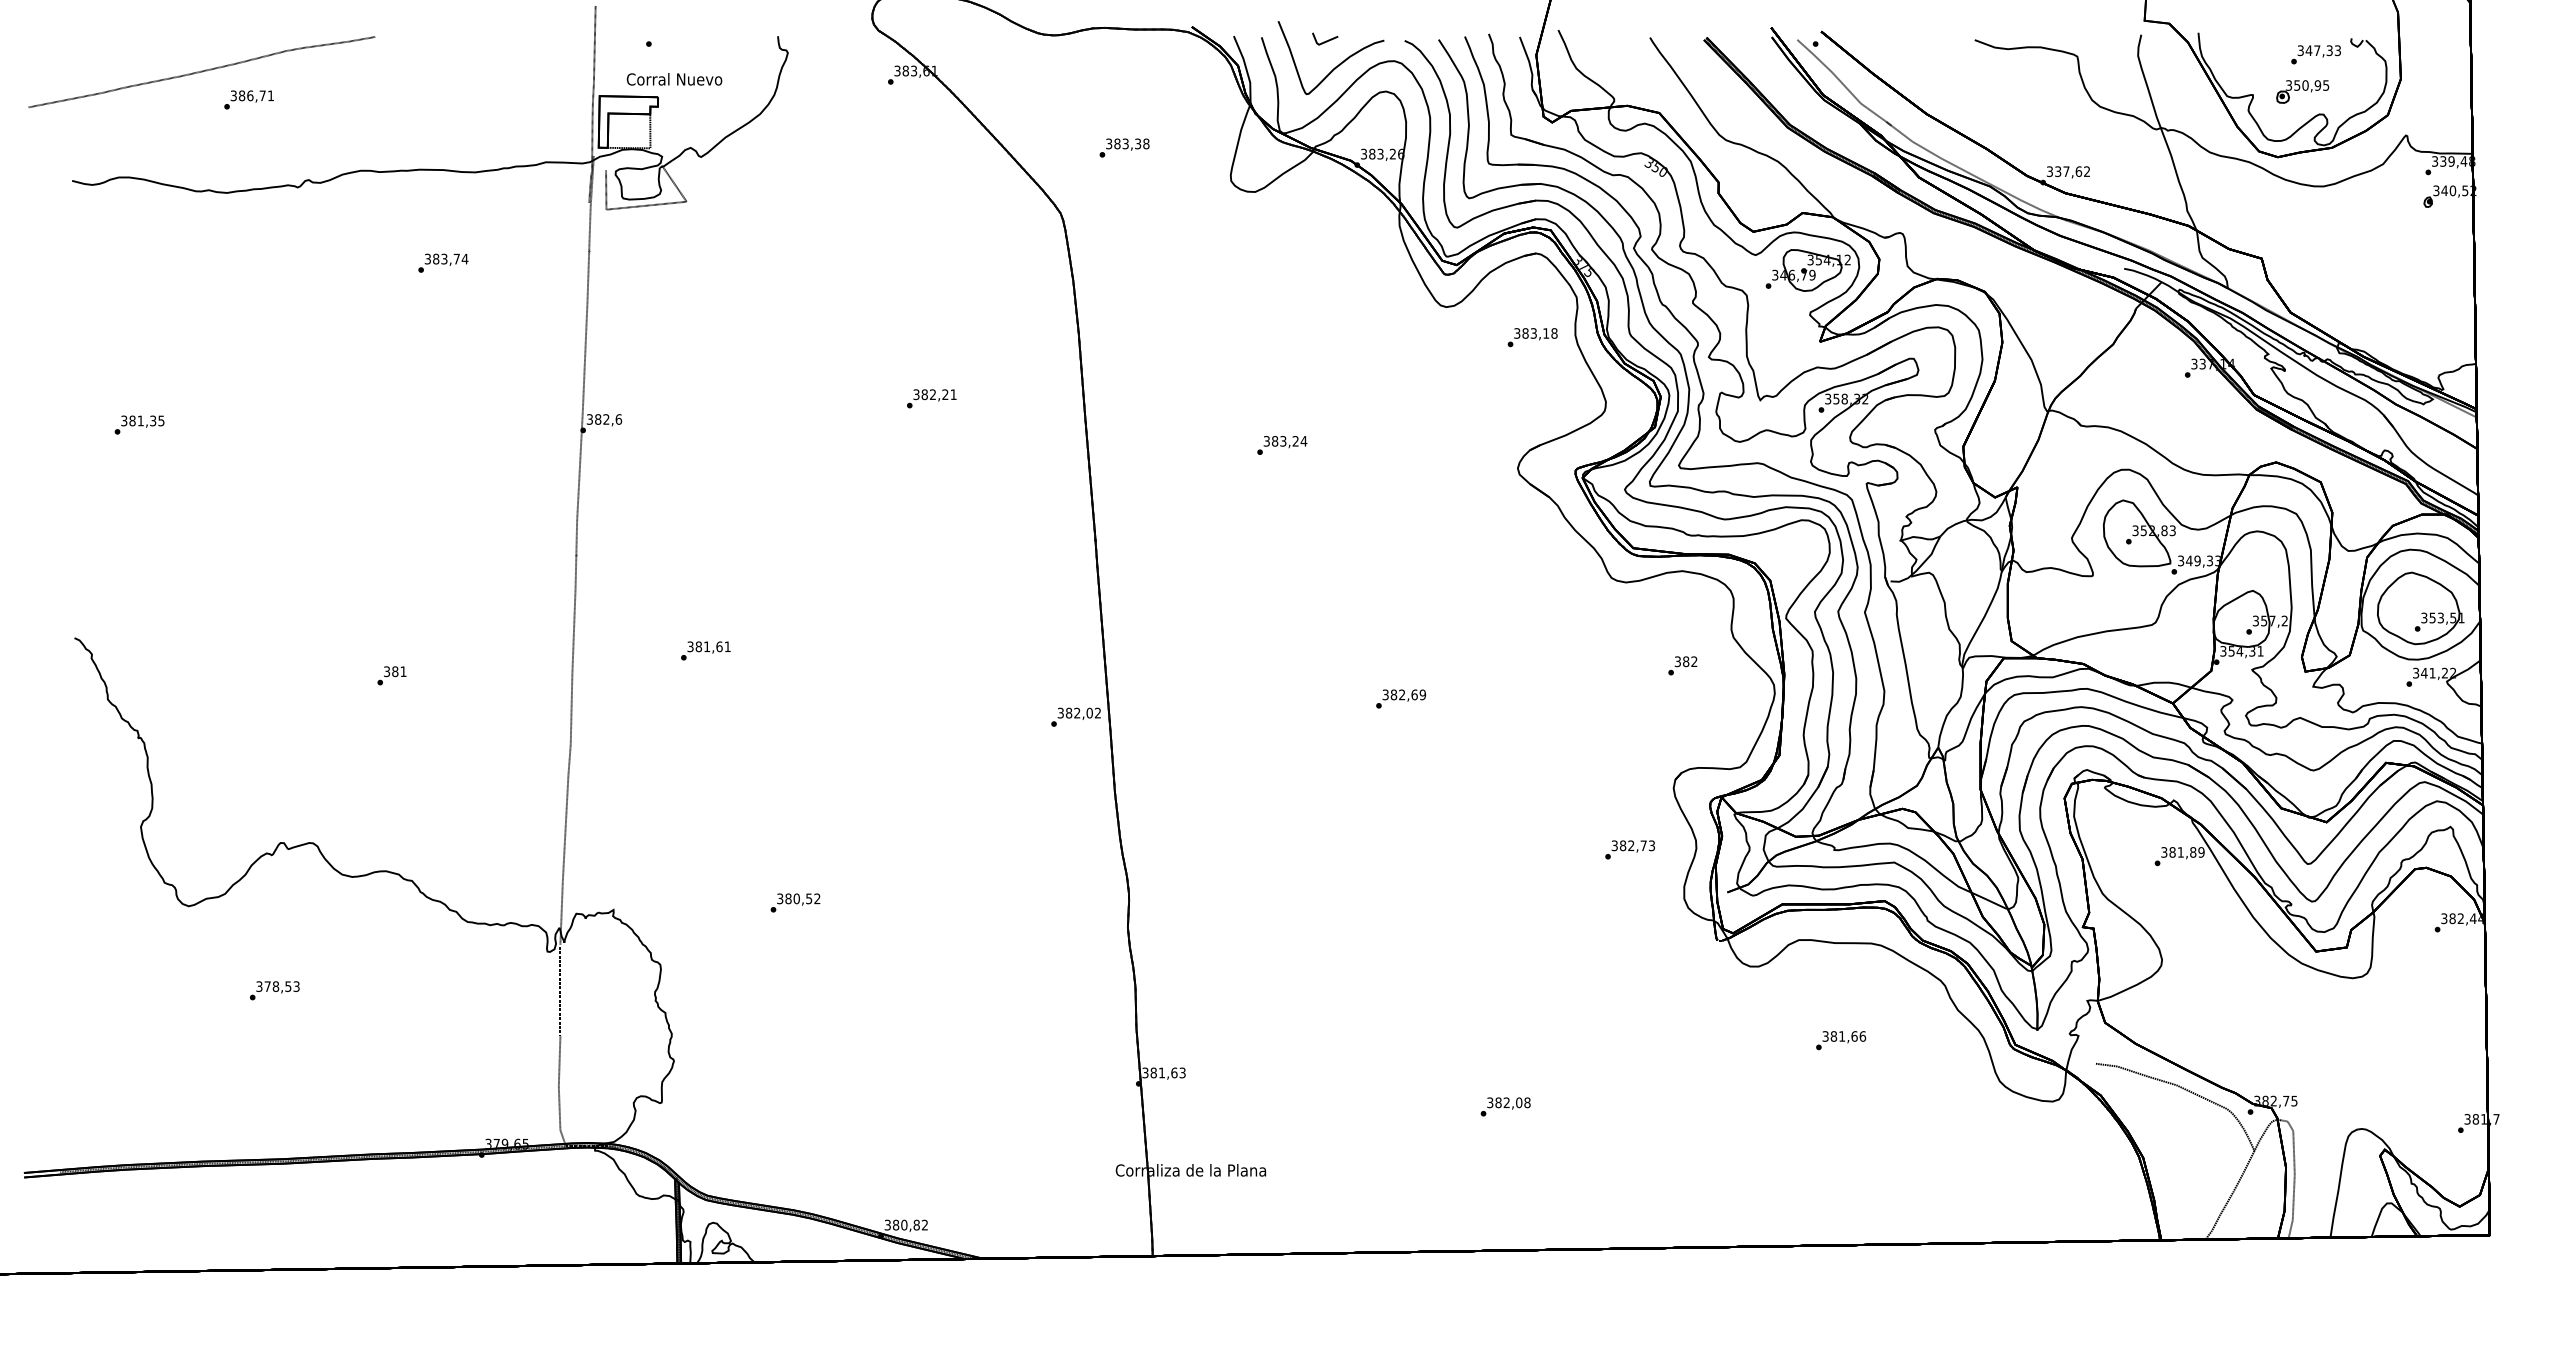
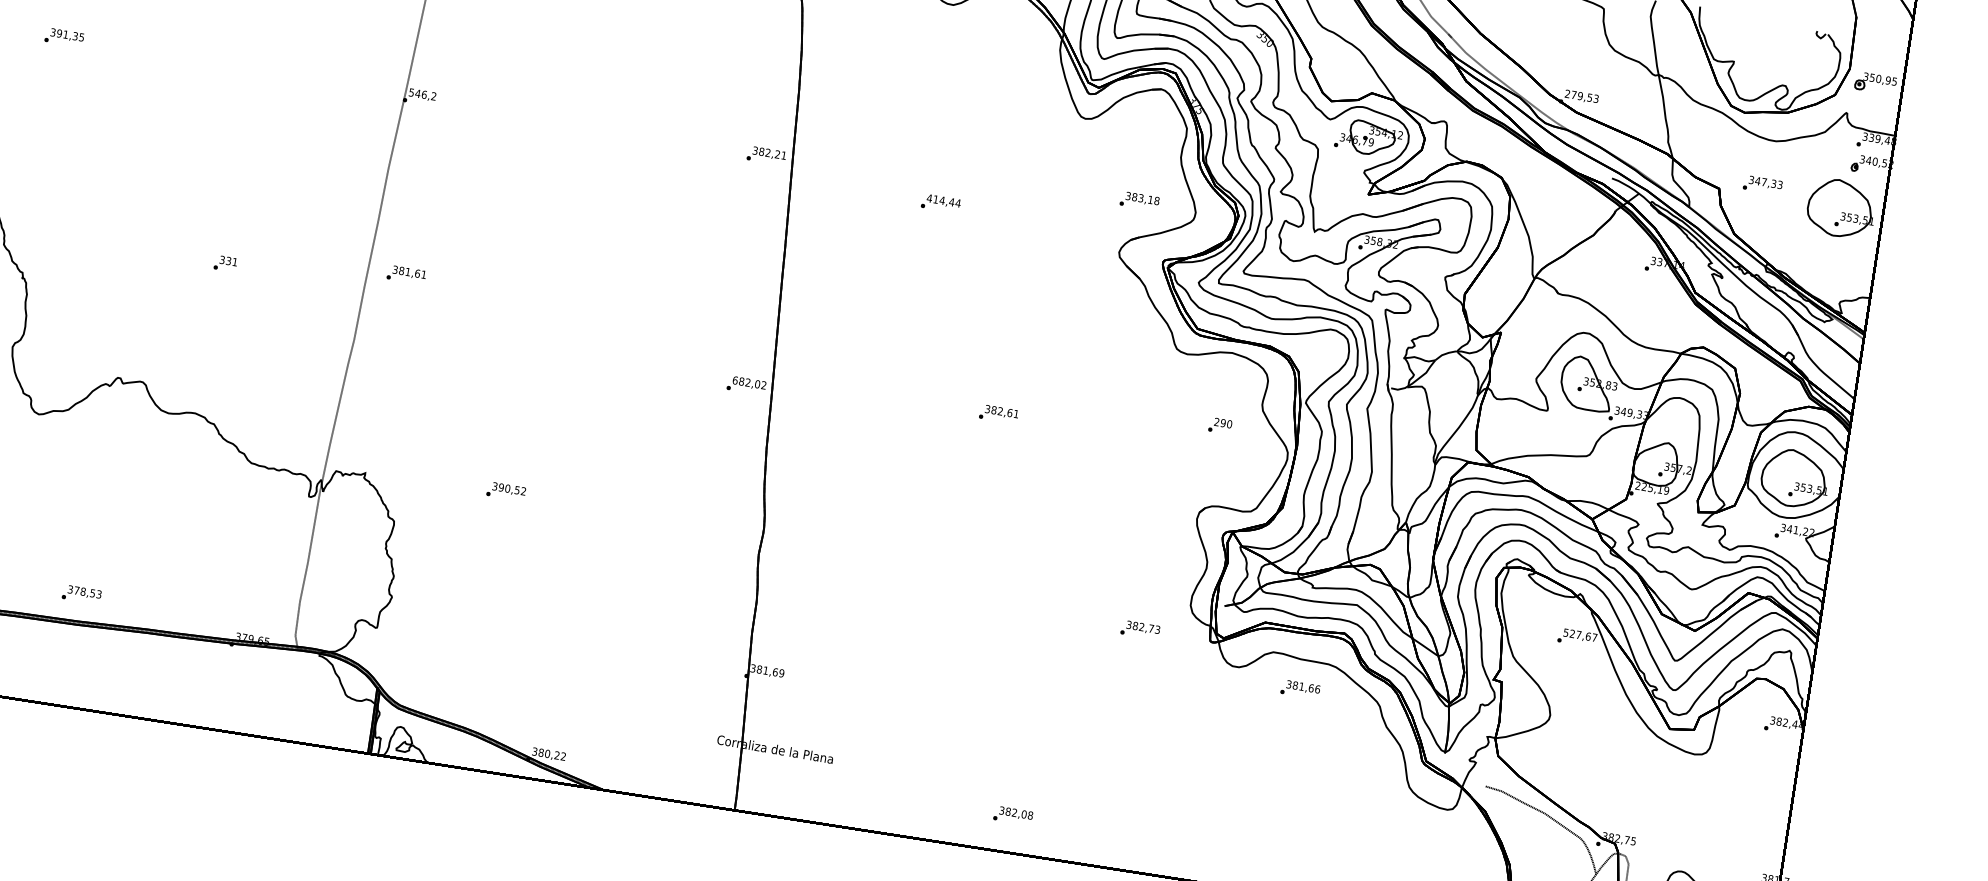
text: (2315, 54) -> (1762, 184), moved
part: (2302, 91) -> (1875, 83), moved
text: (2068, 171) -> (1581, 96), 337,62 -> 279,53
part: (2420, 257) -> (1841, 208), added
text: (1532, 337) -> (1139, 201), moved
text: (931, 398) -> (766, 155), moved
text: (604, 419) -> (422, 94), 382,6 -> 546,2
text: (132, 420) -> (59, 33), 381,35 -> 391,35
text: (1281, 441) -> (940, 200), 383,24 -> 414,44
text: (705, 650) -> (406, 274), moved
text: (2241, 651) -> (1651, 488), 354,31 -> 225,19
text: (1685, 661) -> (1222, 422), 382 -> 290
text: (395, 671) -> (228, 260), 381 -> 331
text: (1422, 694) -> (1016, 413), 382,69 -> 382,61
text: (1060, 712) -> (735, 379), 382,02 -> 682,02
text: (1629, 849) -> (1139, 629), moved
text: (2182, 852) -> (1580, 635), 381,89 -> 527,67
text: (788, 898) -> (501, 487), 380,52 -> 390,52
text: (274, 990) -> (81, 594), moved
text: (1841, 1040) -> (1300, 689), moved
text: (1182, 1072) -> (781, 673), 381,63 -> 381,69
text: (1505, 1106) -> (1013, 815), moved
text: (916, 1224) -> (557, 754), 380,82 -> 380,22

